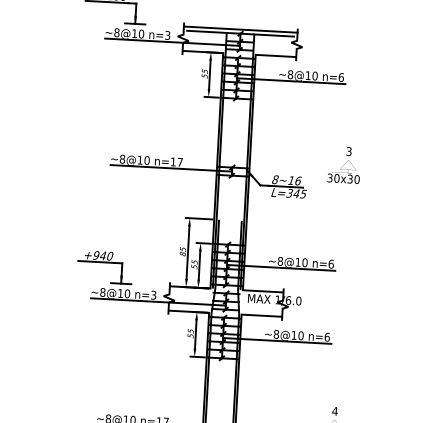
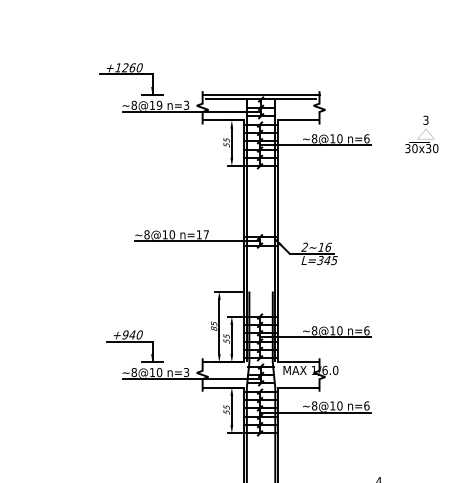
text: (141, 34) -> (159, 105), ~8@10 -> ~8@19
text: (344, 165) -> (421, 134), moved
text: (274, 179) -> (304, 247), 8~16 -> 2~16

